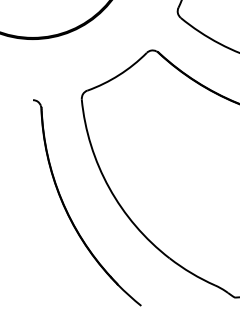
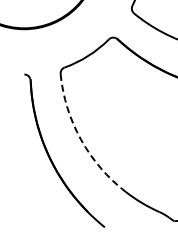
arc: (109, 187) -> (81, 139), solid -> dashed

